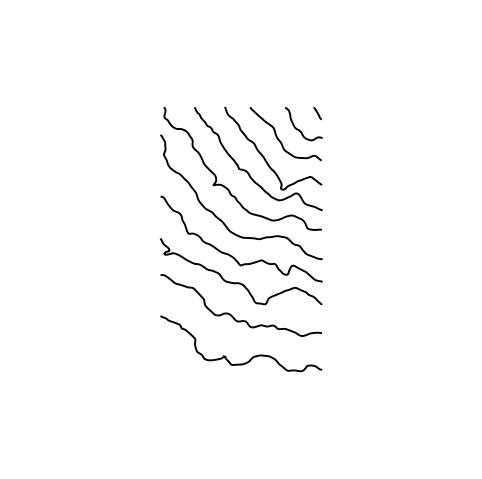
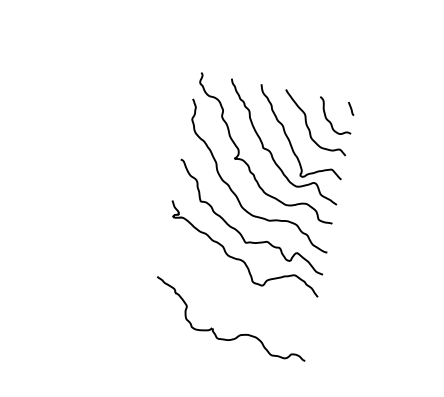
curve: (231, 314) -> (227, 289), removed

